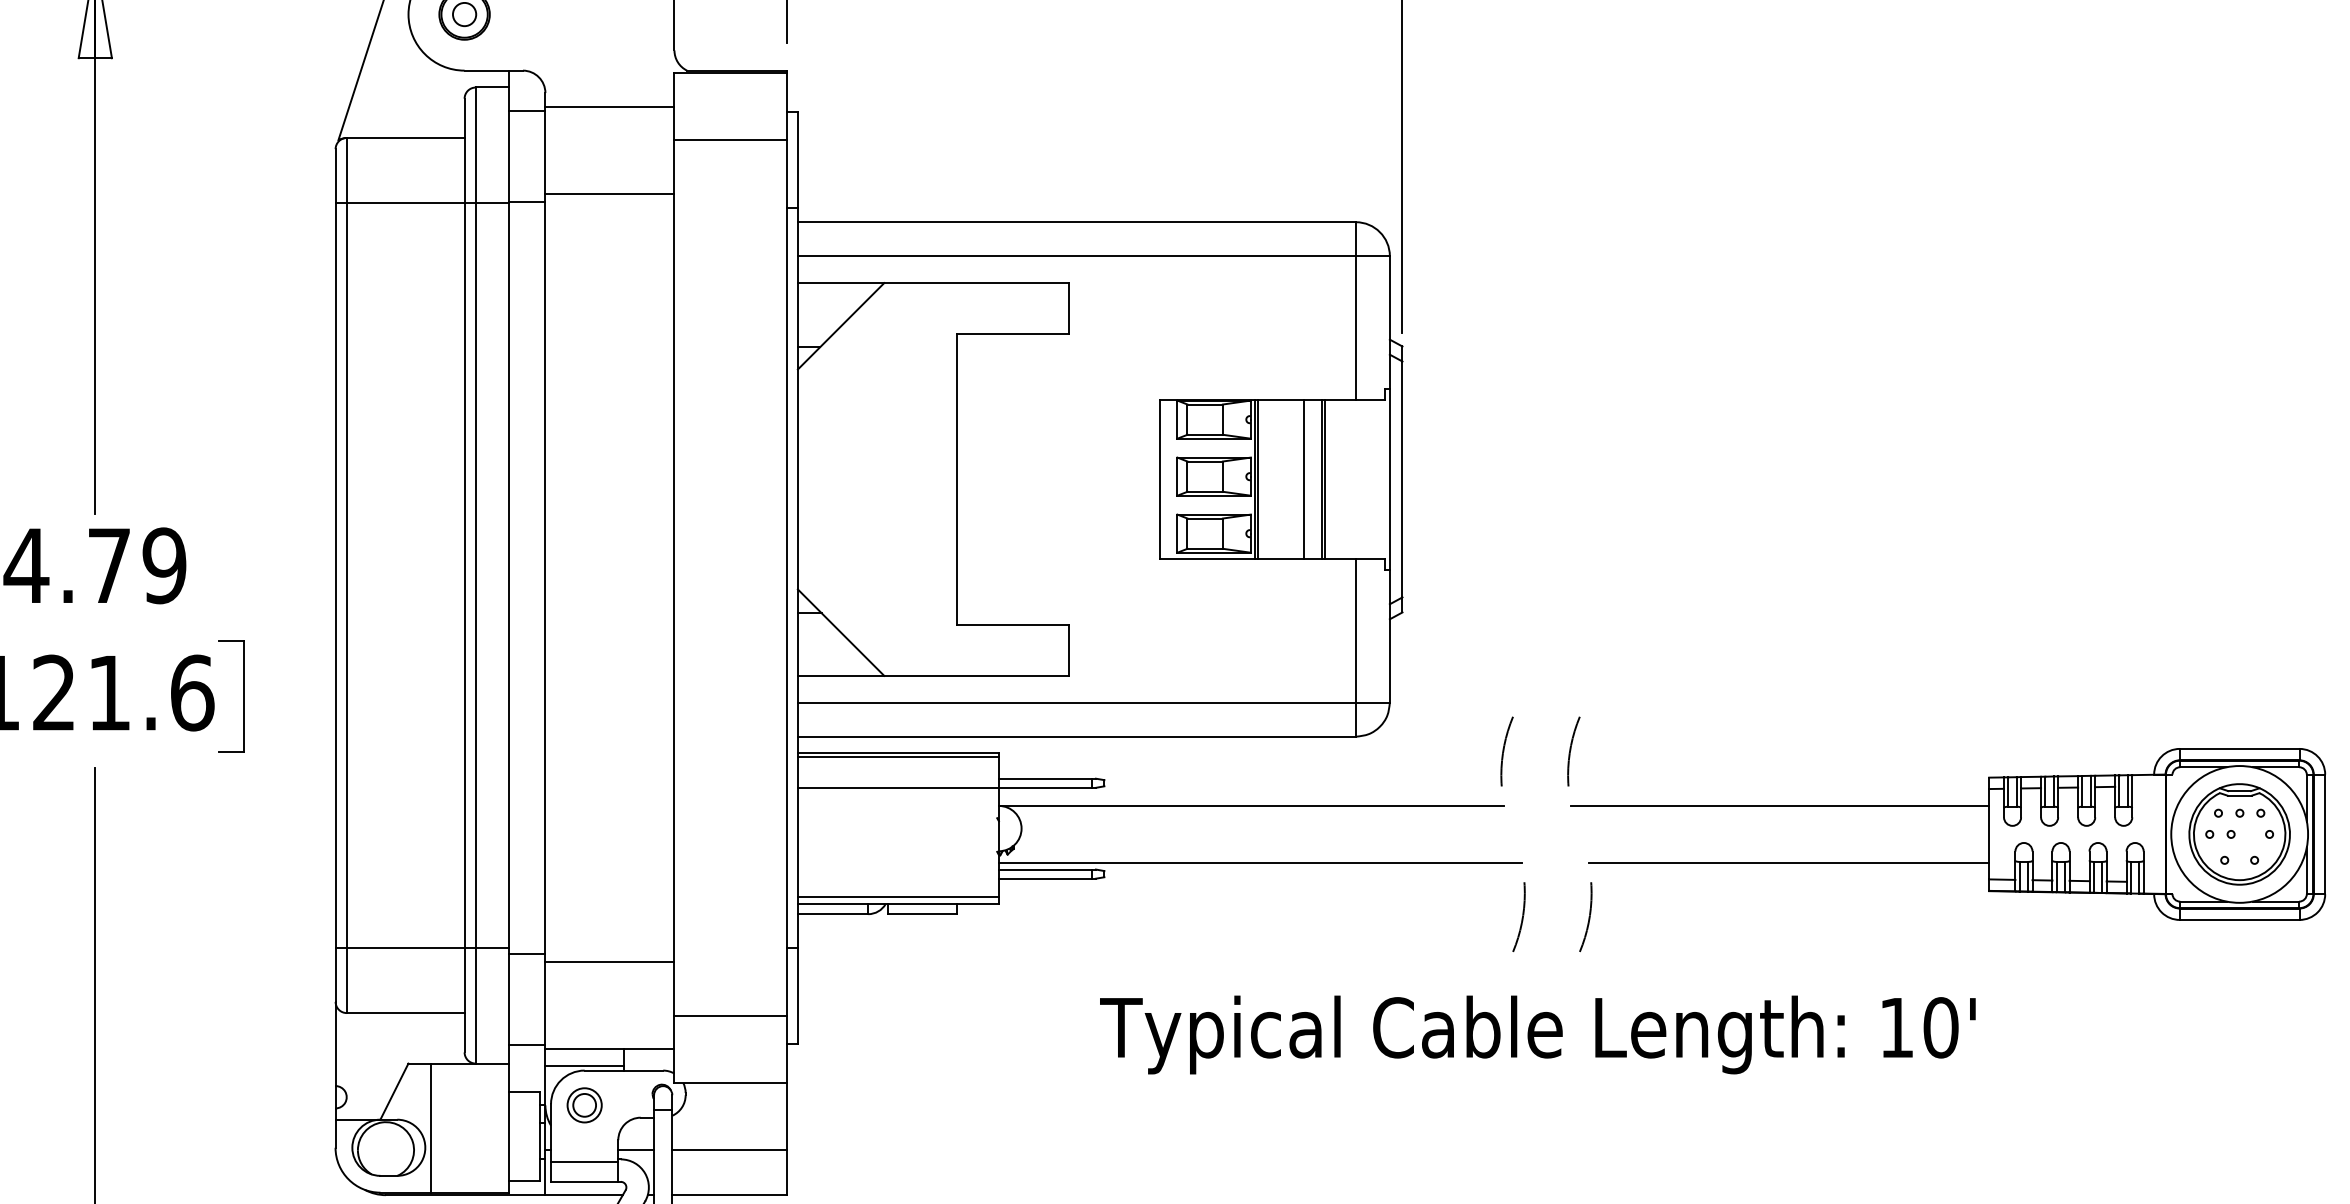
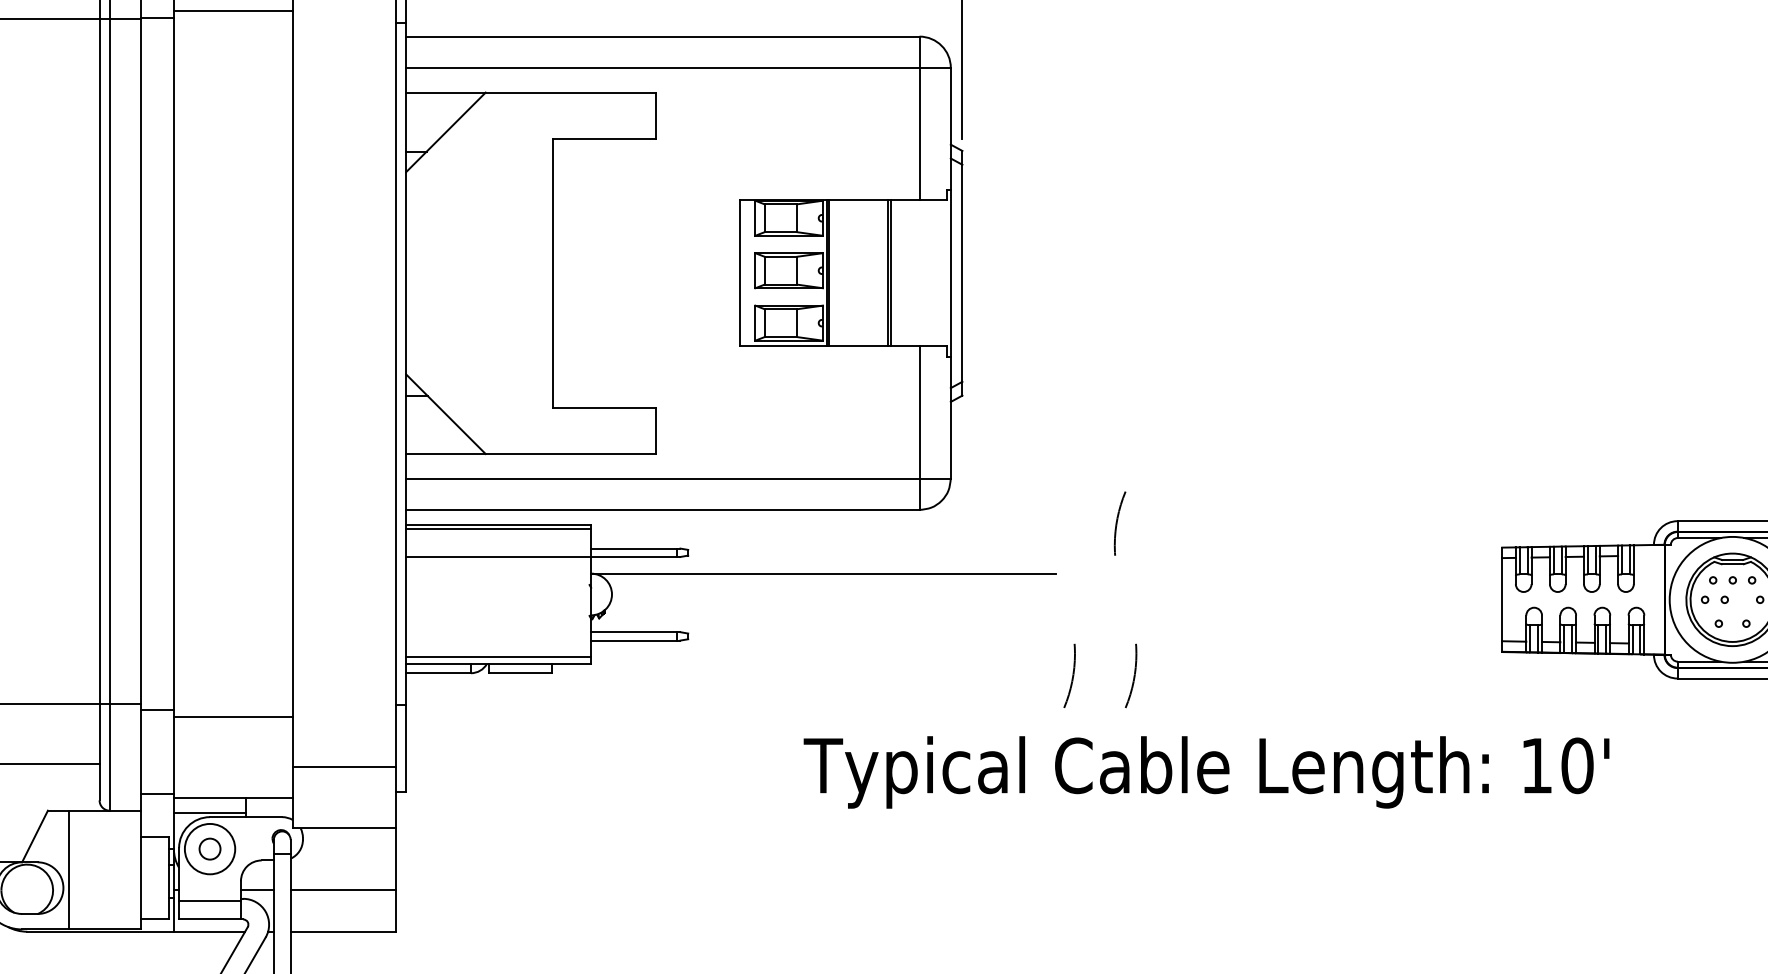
line: (1303, 479) -> (871, 273), removed
arc: (1504, 751) -> (1056, 523), removed
line: (1780, 805) -> (1310, 573), removed
line: (1259, 862) -> (830, 625), removed
line: (1788, 862) -> (1317, 625), removed
text: (1537, 1034) -> (1206, 771), moved
circle: (584, 1105) -> (209, 849), size x1.6

